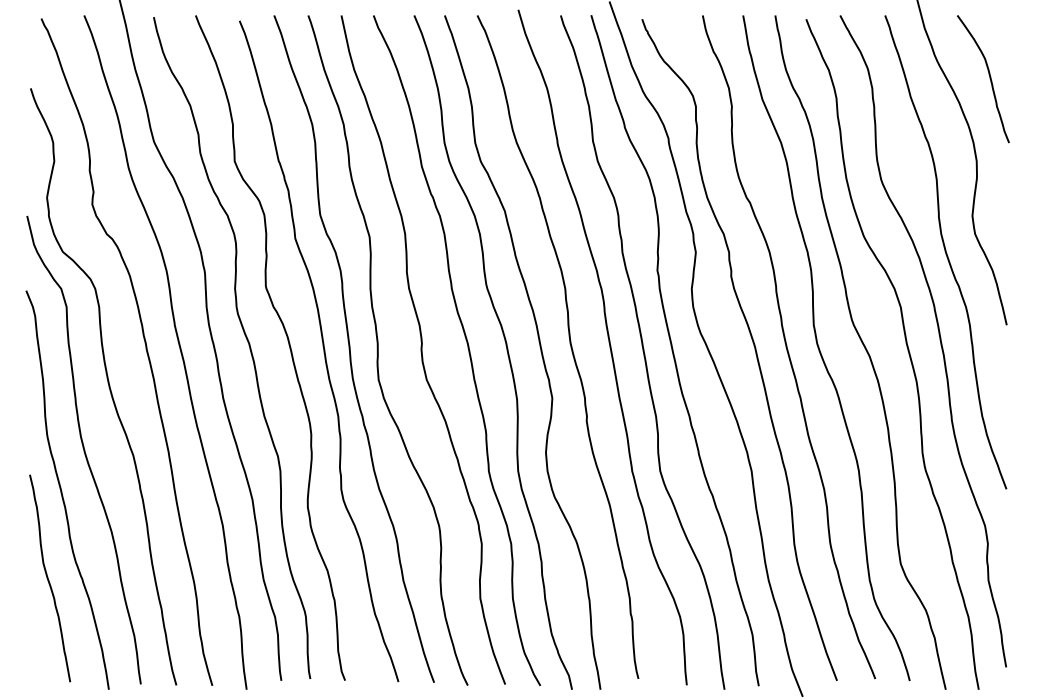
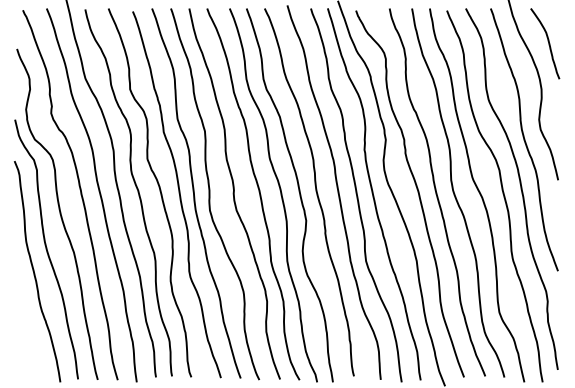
curve: (49, 578) -> (27, 320), removed

